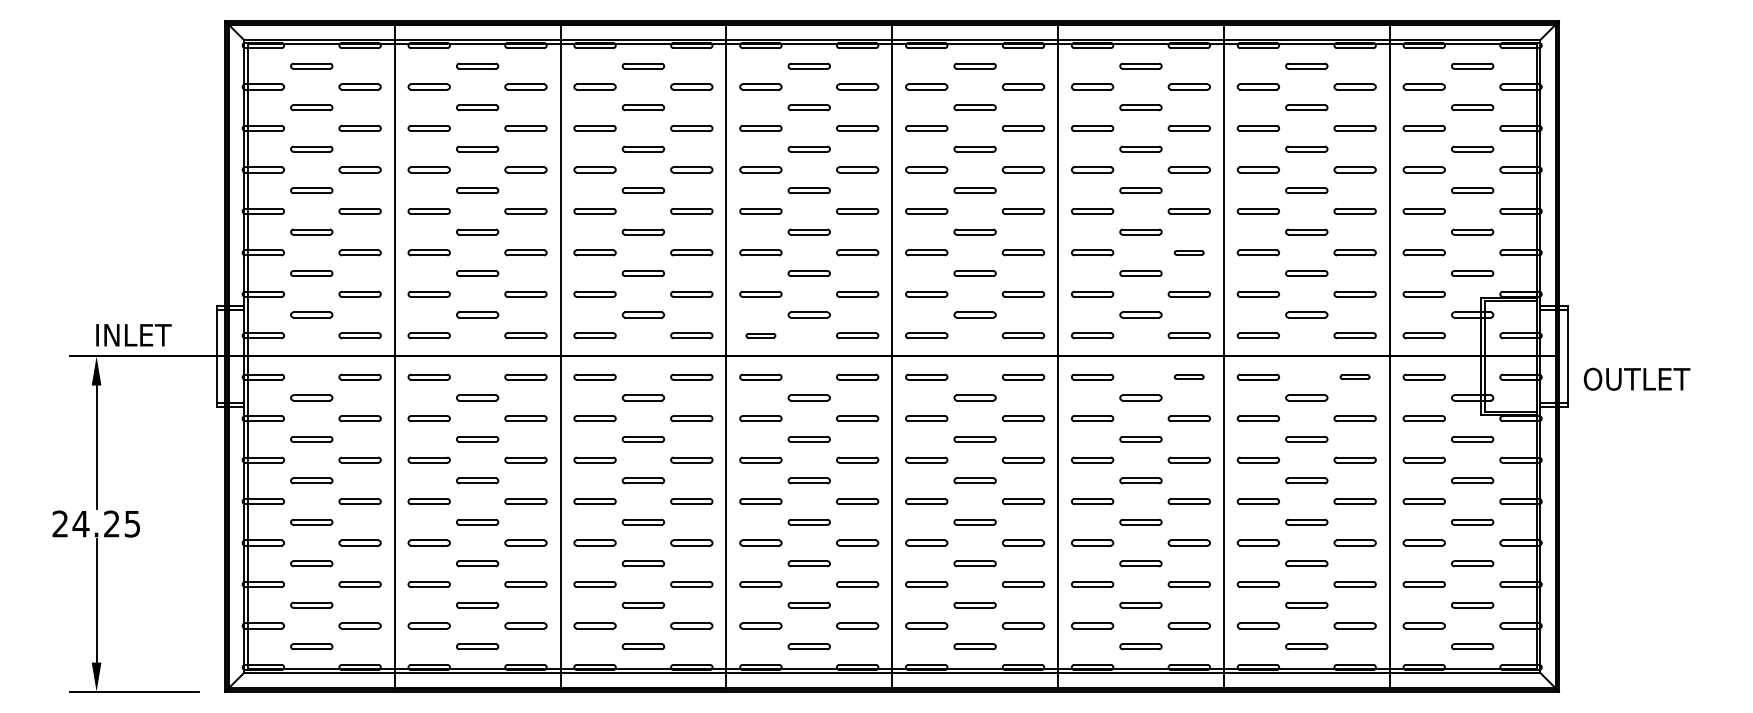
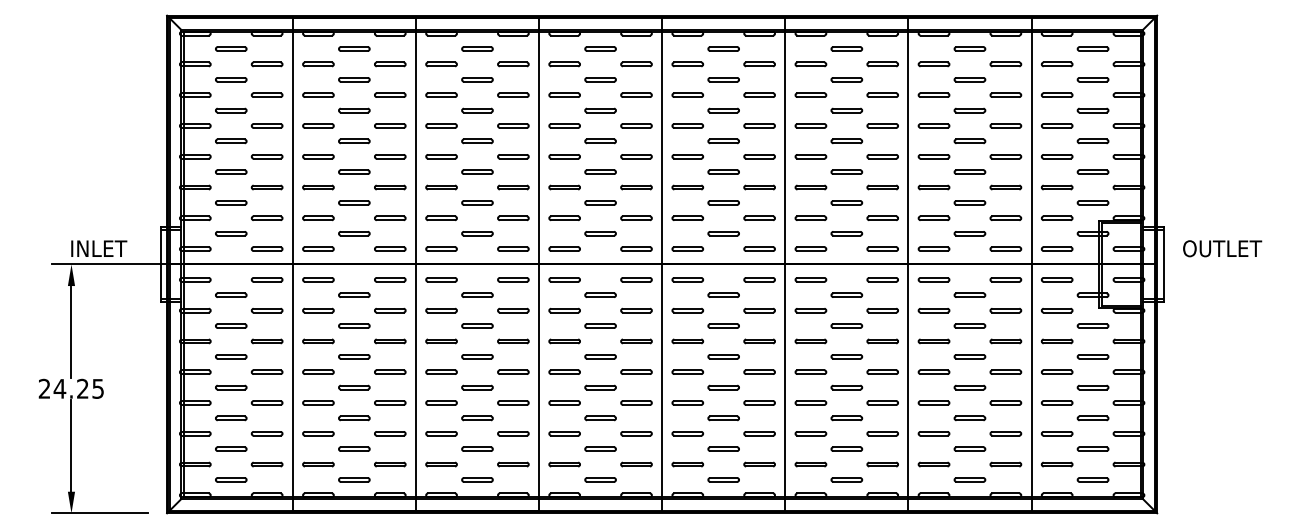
part: (1188, 252) -> (882, 187), size x1.43
part: (760, 335) -> (564, 248), size x1.43
part: (1188, 376) -> (882, 279), size x1.43
part: (1354, 376) -> (1005, 279), size x1.43
text: (1636, 378) -> (1222, 248), moved

